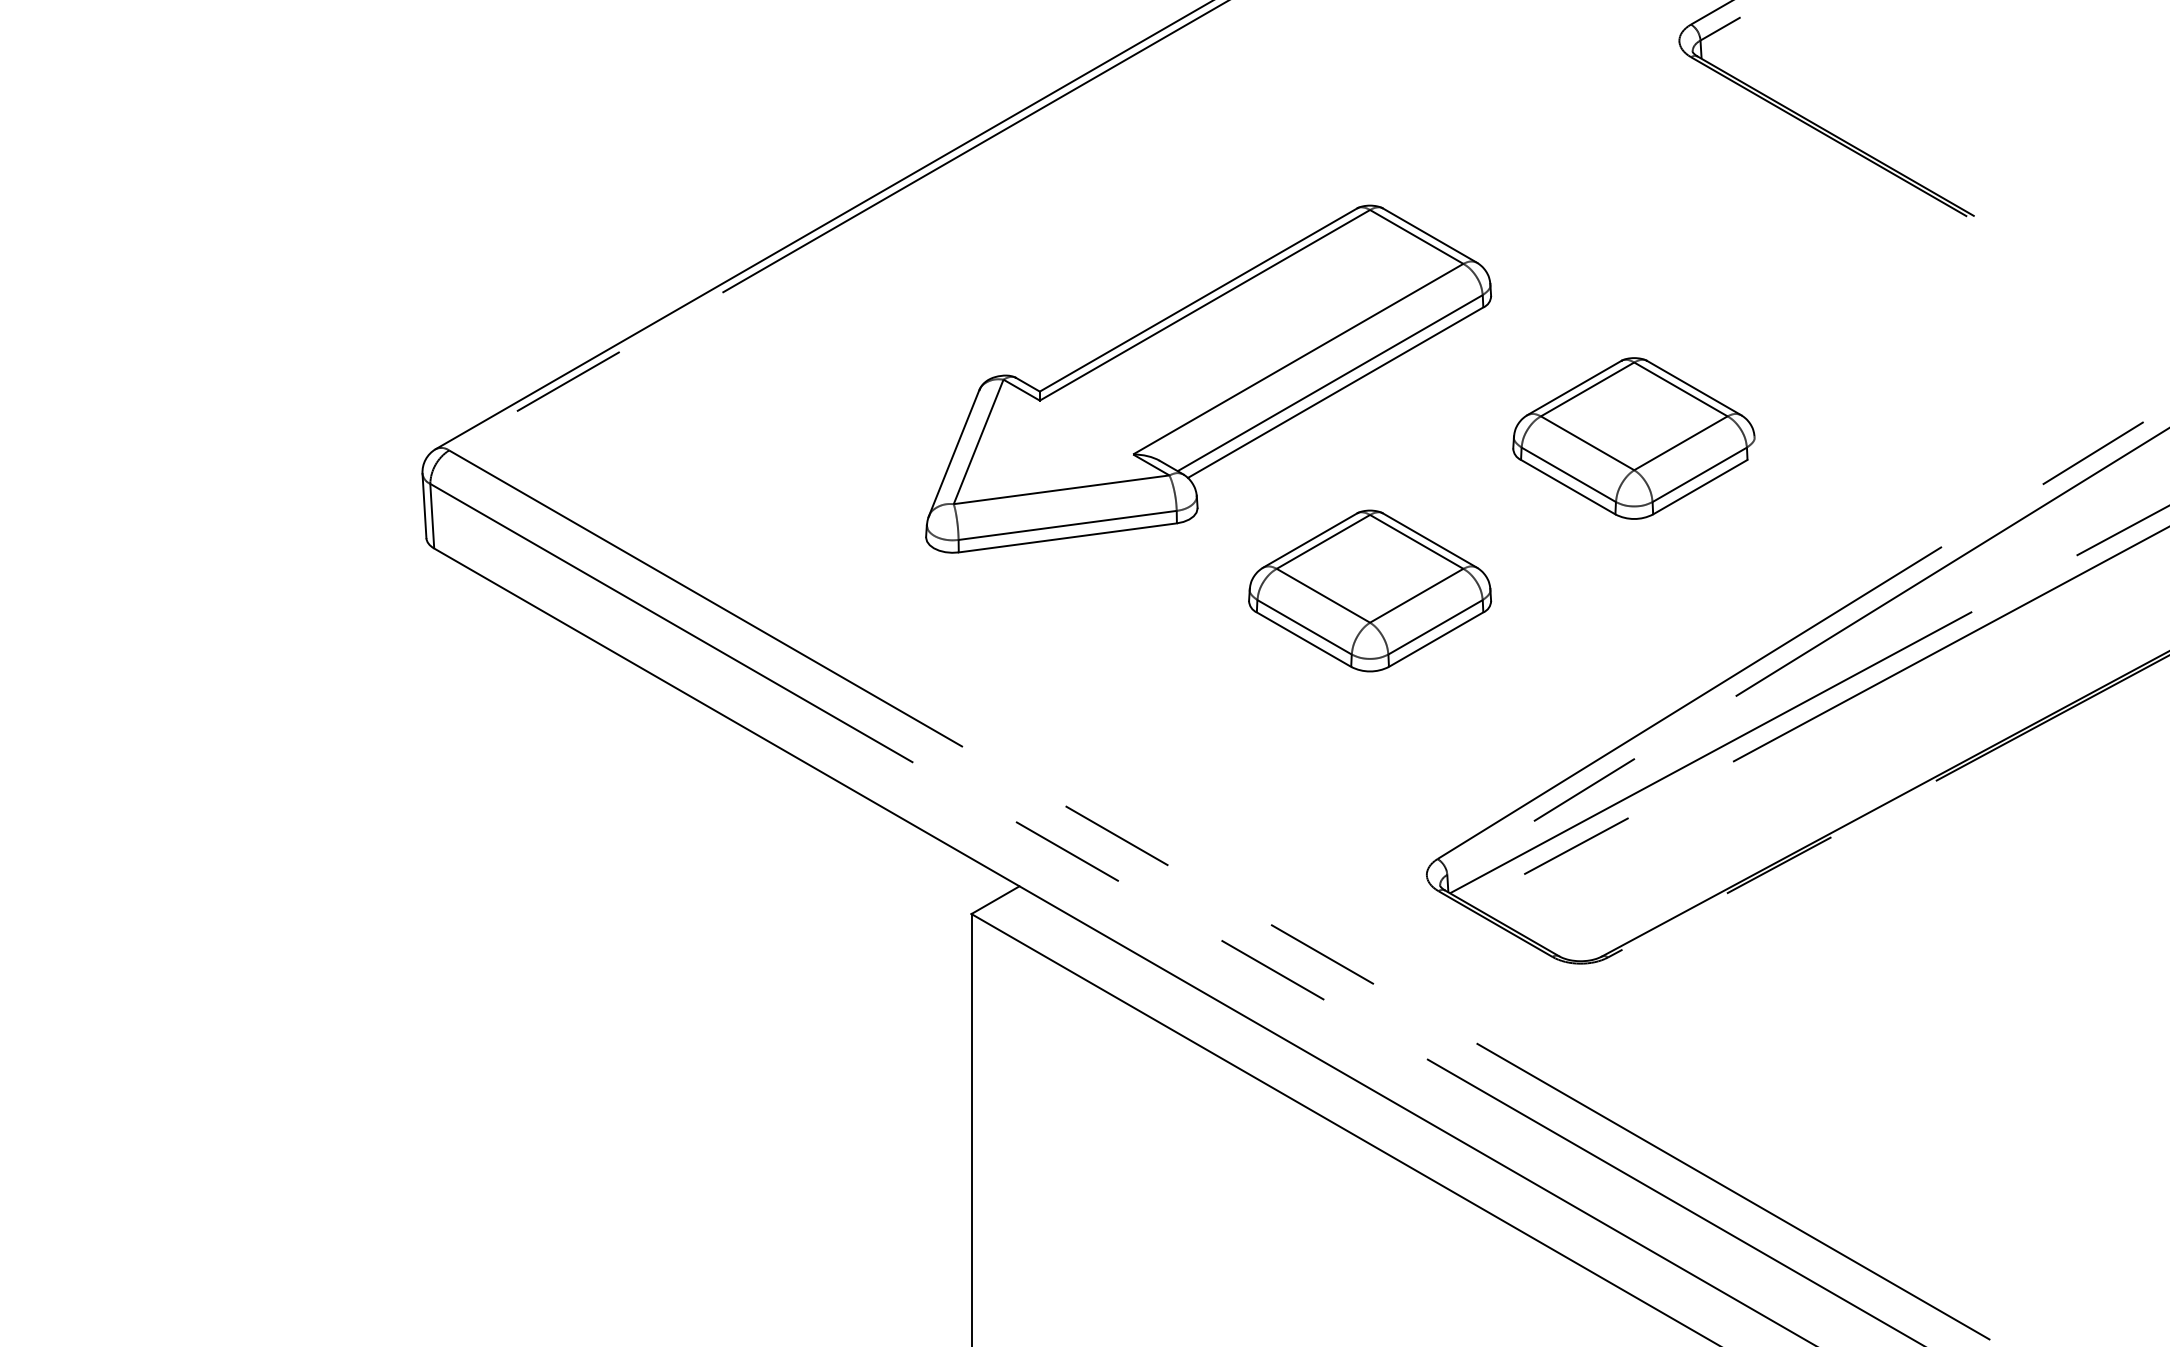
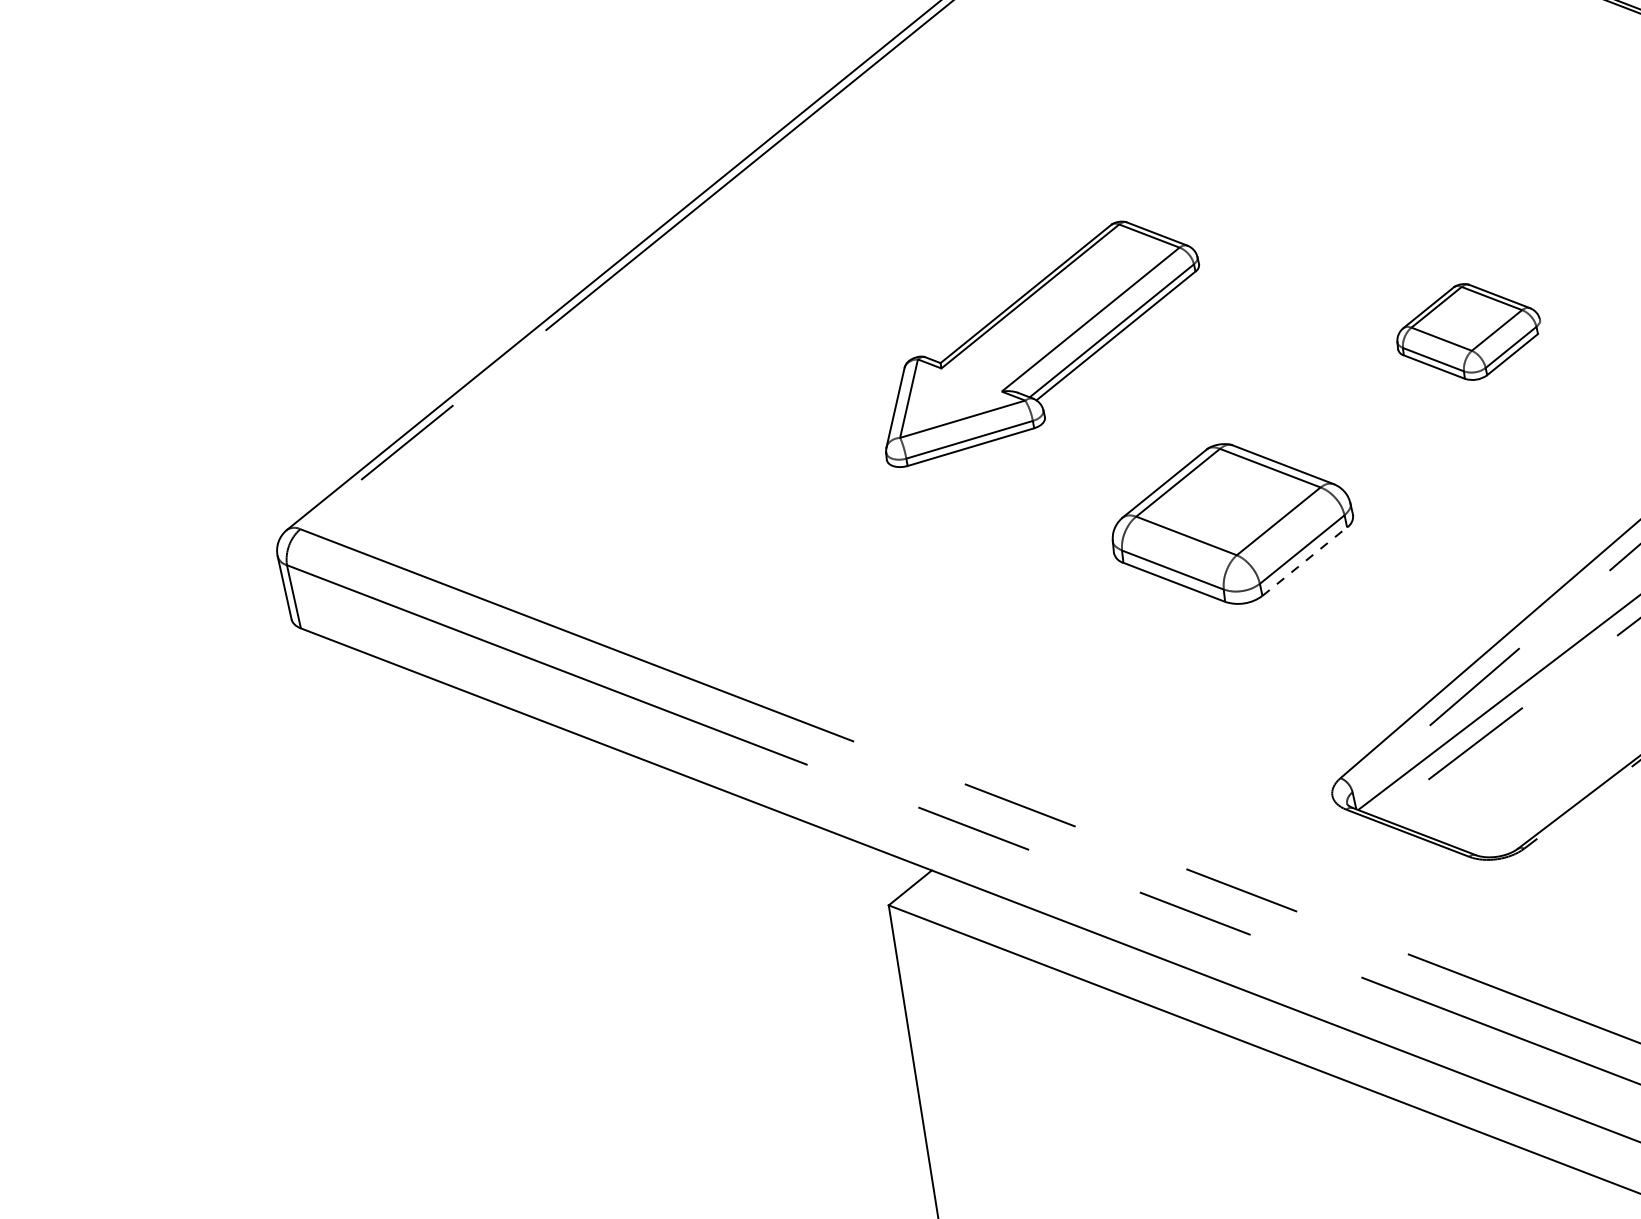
part: (1208, 378) -> (1039, 339), size x0.6
part: (1633, 438) -> (1468, 332), size x0.6
line: (1436, 639) -> (1305, 561), solid -> dashed

